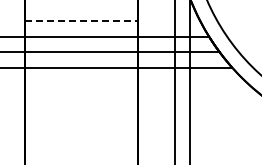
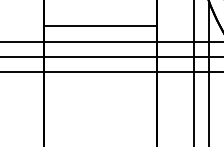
line: (81, 21) -> (100, 25), dashed -> solid

